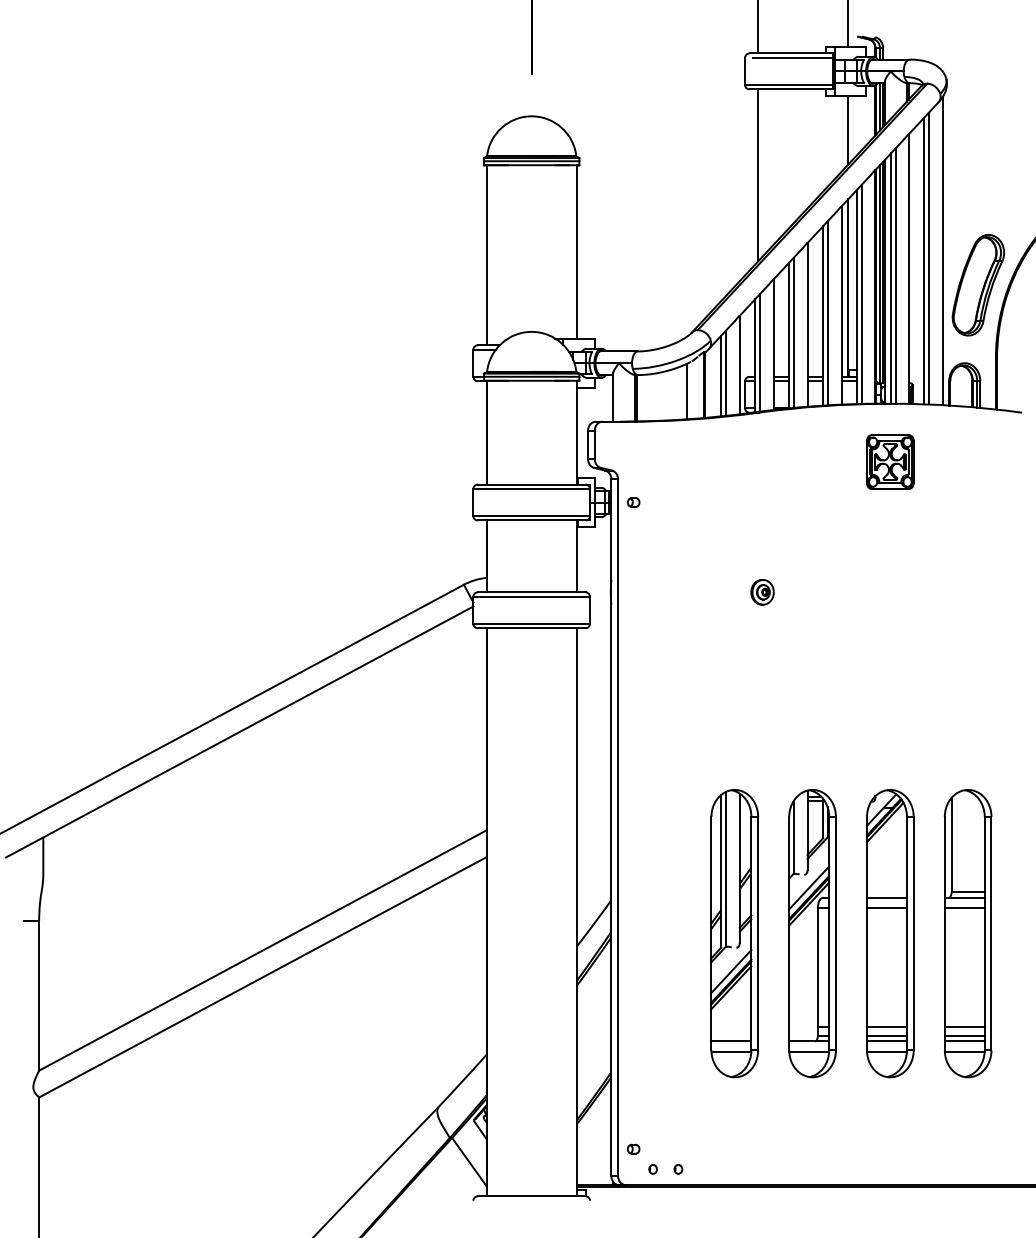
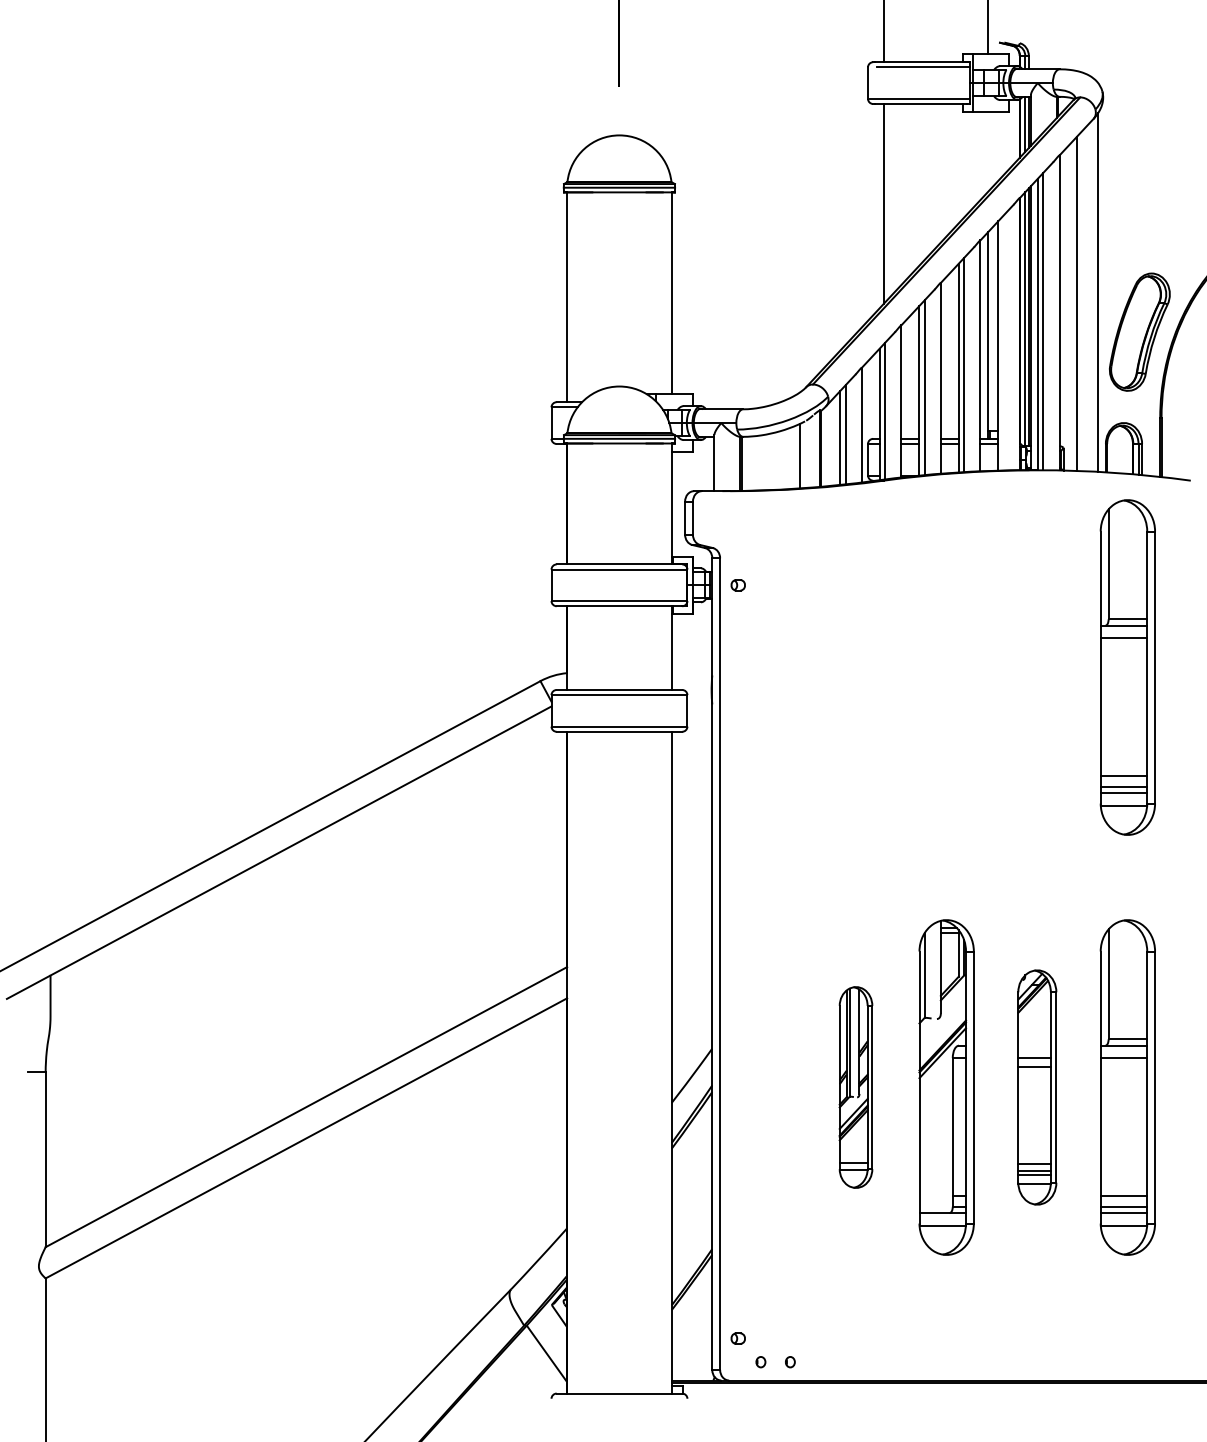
line: (848, 130) -> (988, 151), removed
line: (928, 258) -> (1081, 301), removed
line: (861, 294) -> (1003, 342), removed
part: (890, 462) -> (1037, 538), removed
part: (967, 573) -> (1127, 667), added
part: (762, 591) -> (888, 689), removed
line: (808, 888) -> (942, 1034), removed
part: (734, 933) -> (855, 1087), size x0.6
part: (890, 933) -> (1037, 1087), size x0.7

